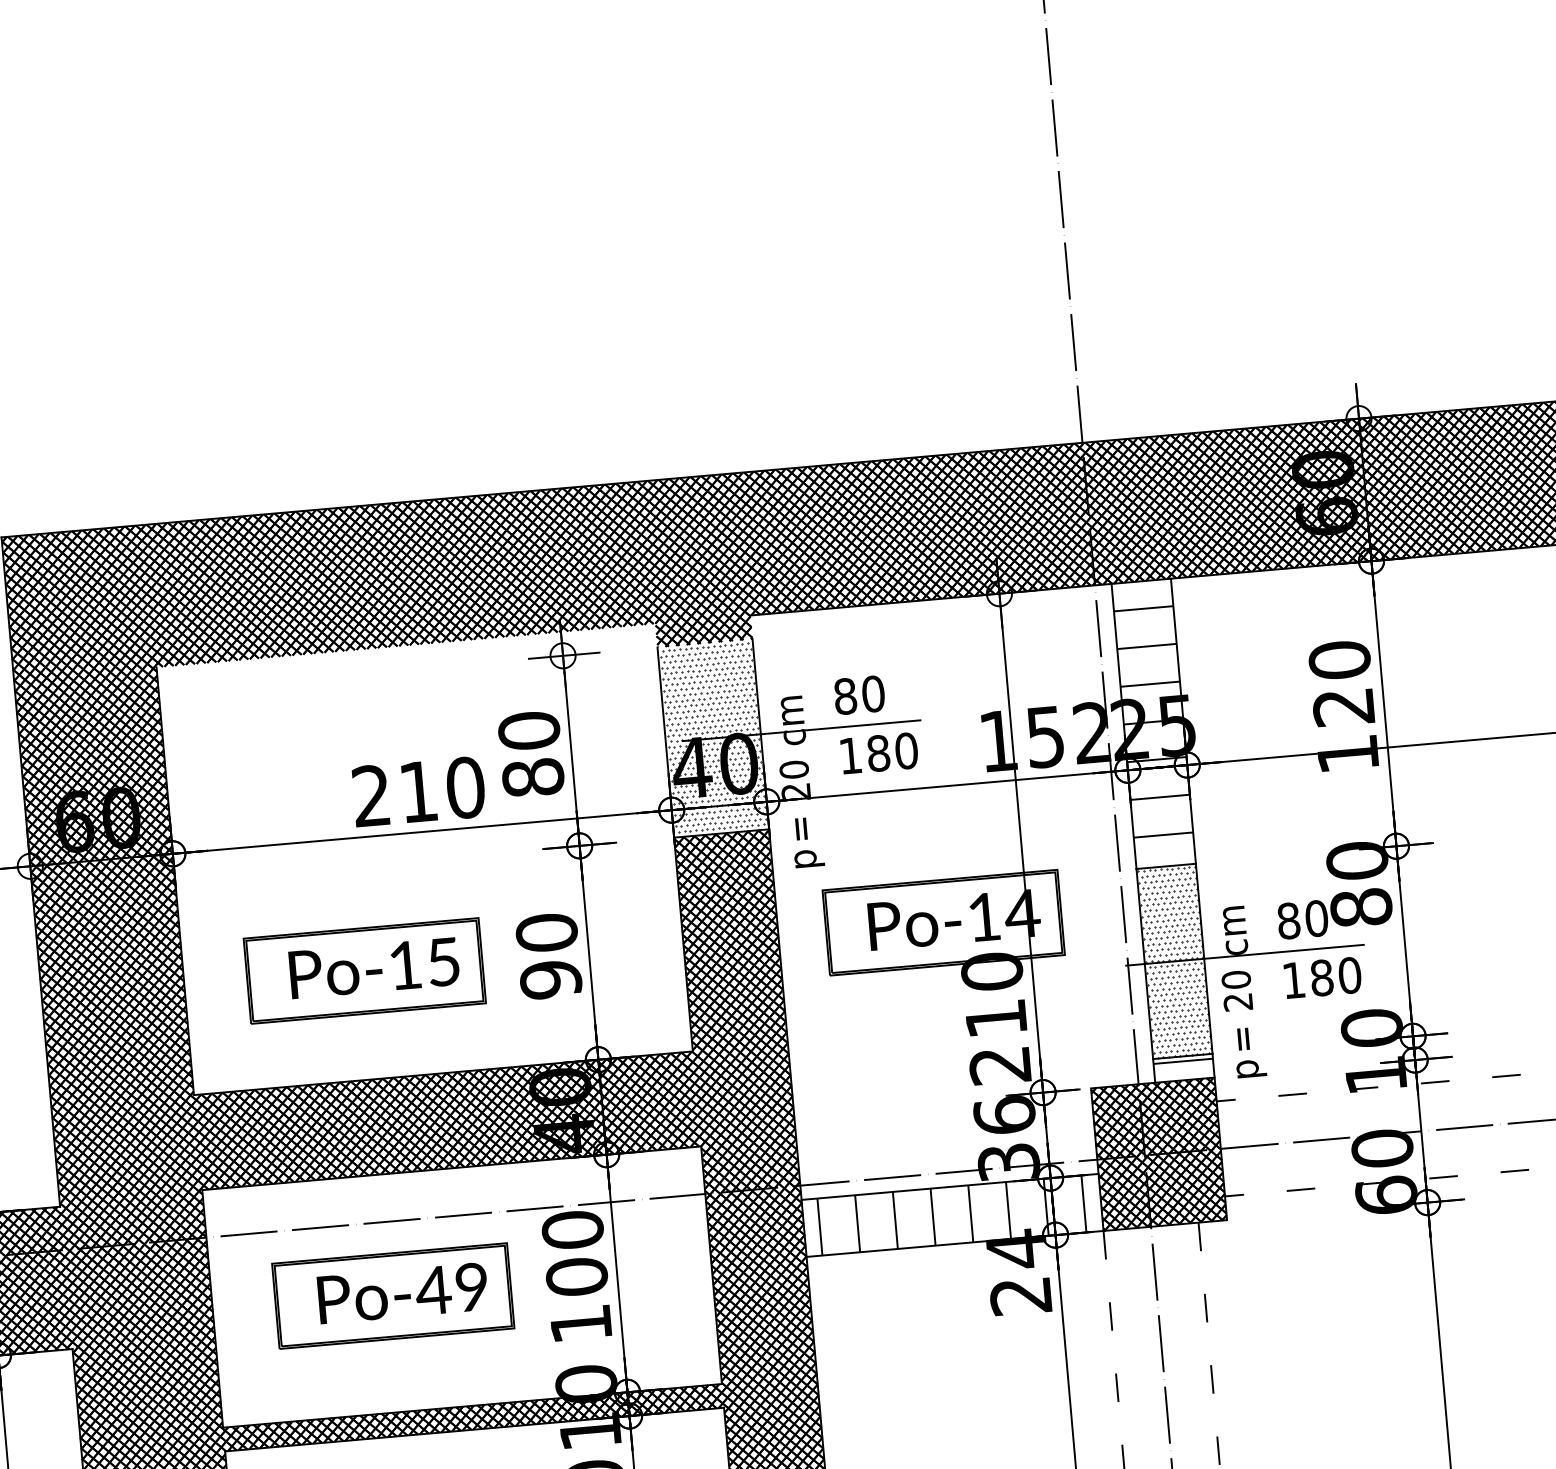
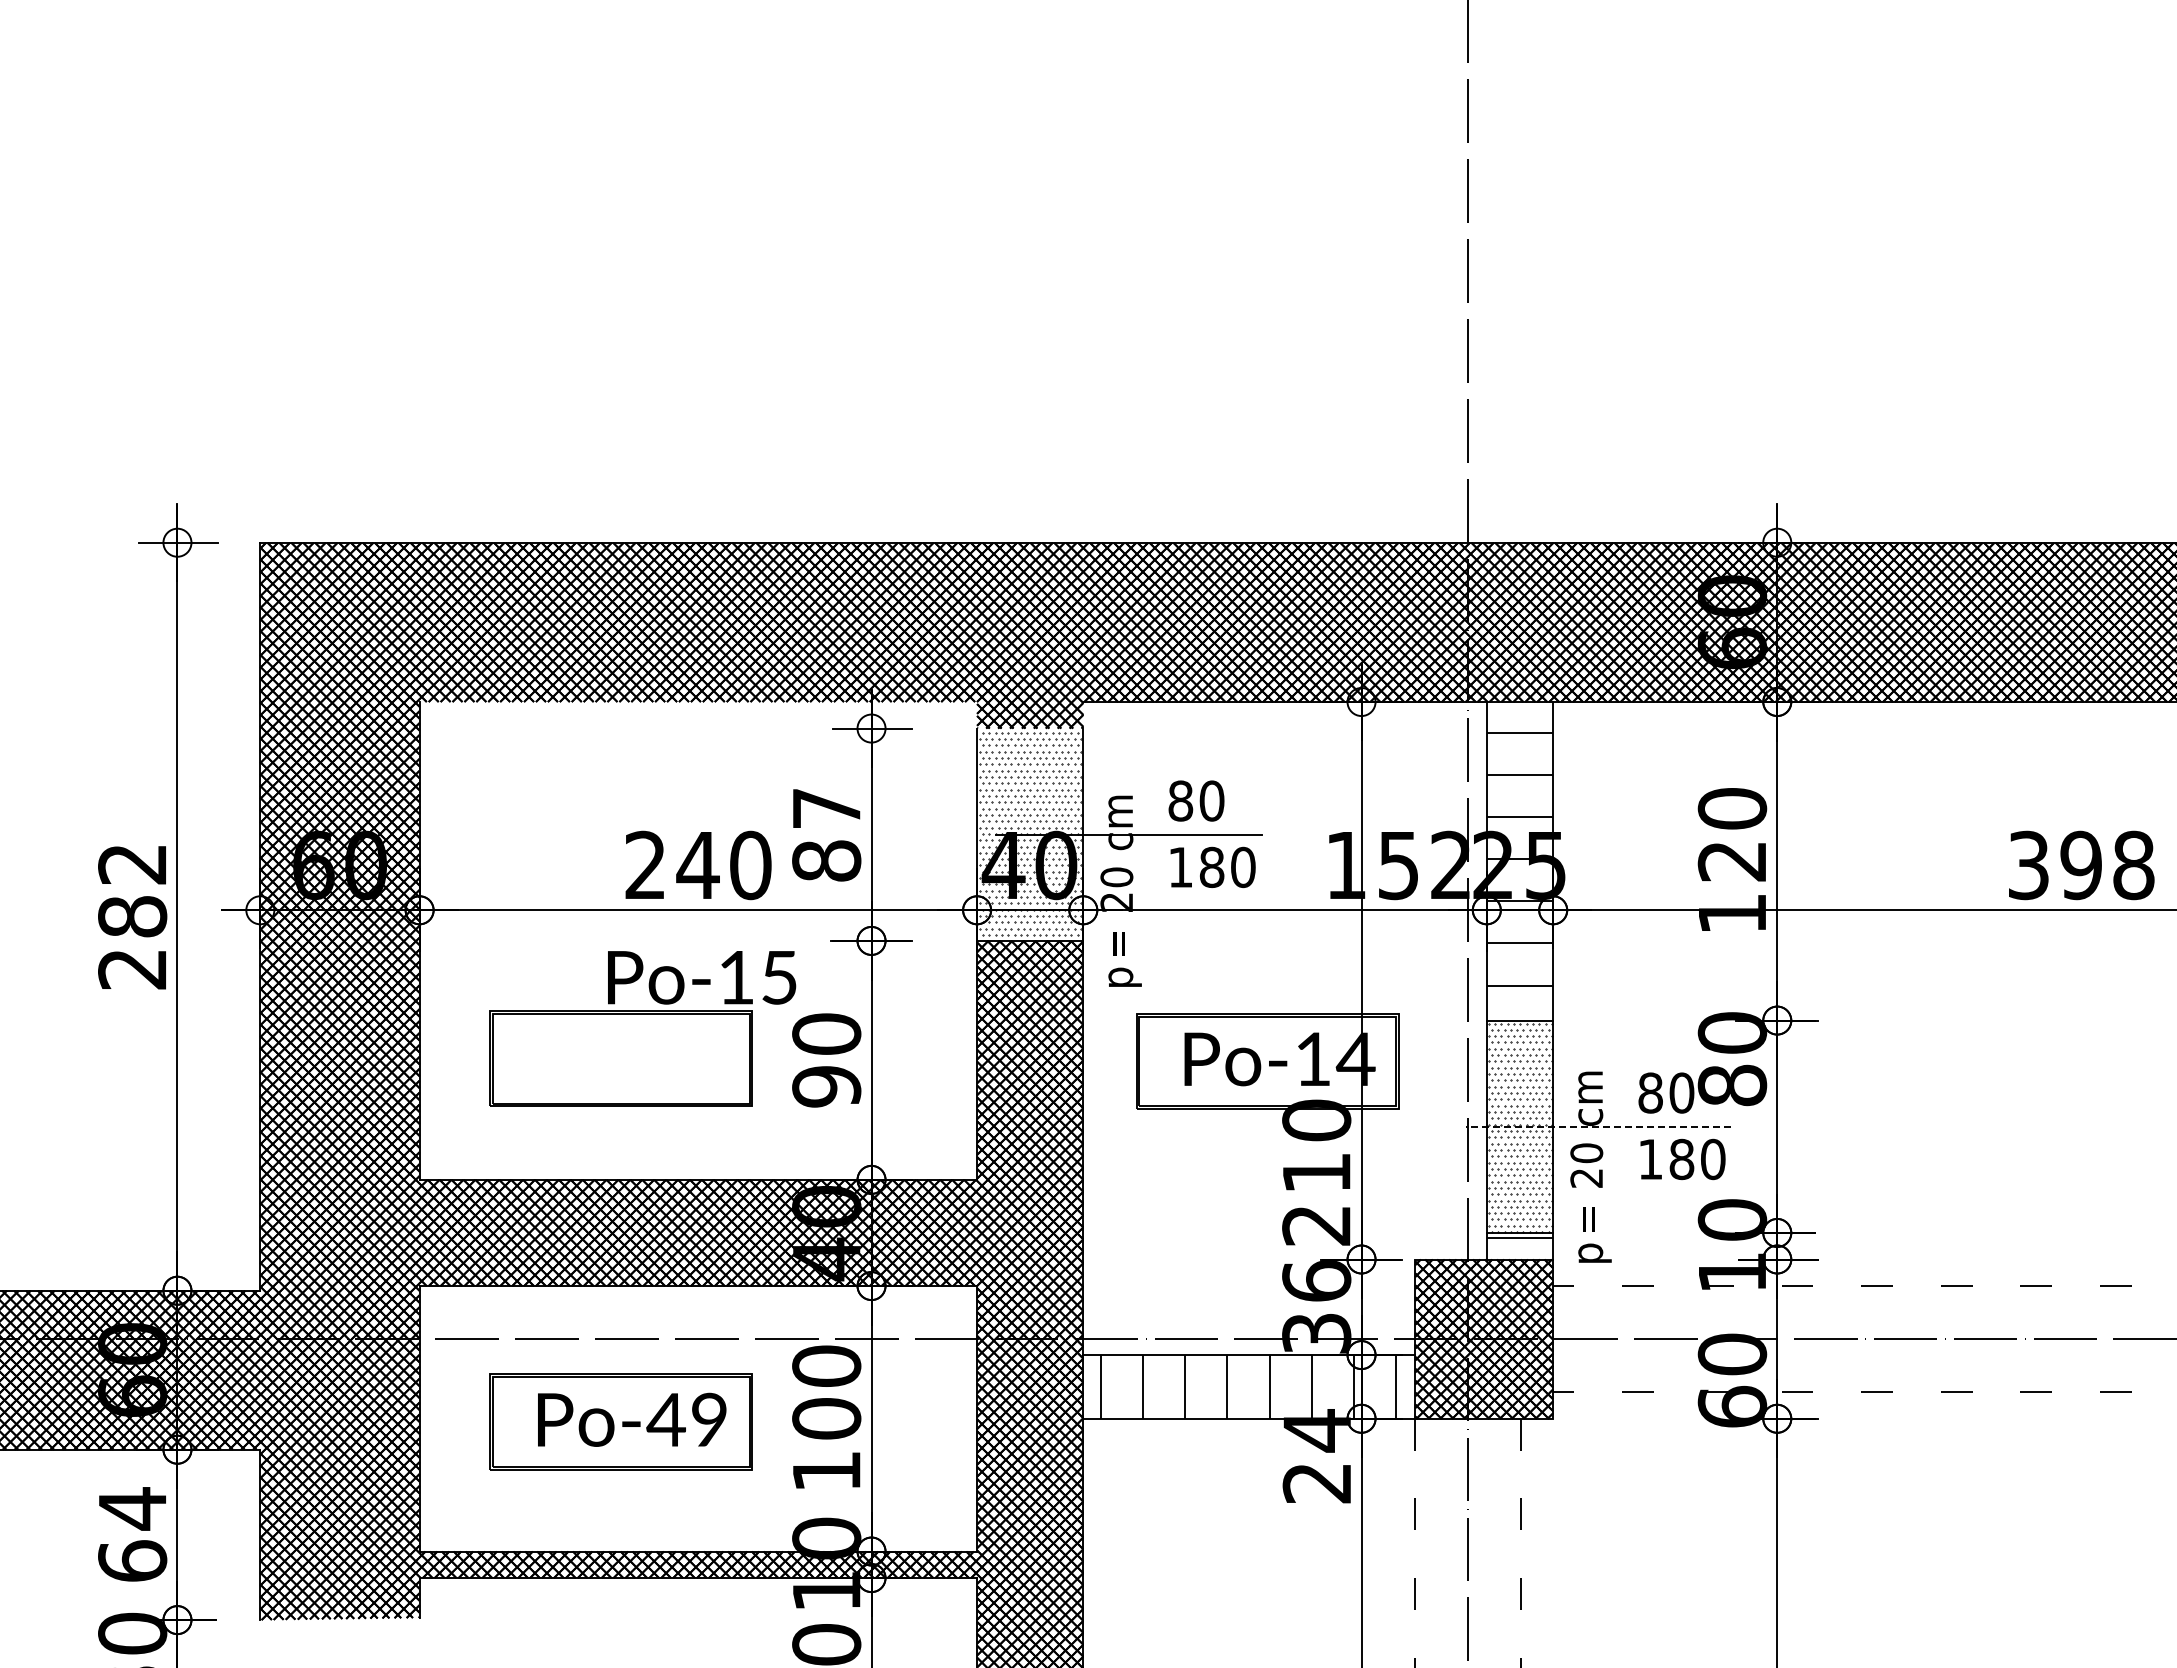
text: (528, 730) -> (826, 808), 80 -> 87
text: (418, 792) -> (697, 865), 210 -> 240
line: (1244, 955) -> (1598, 1126), solid -> dashed
text: (374, 968) -> (702, 977), moved

